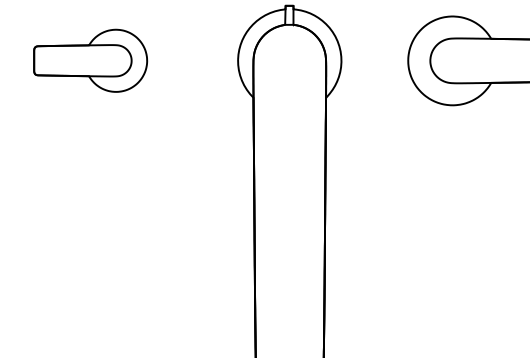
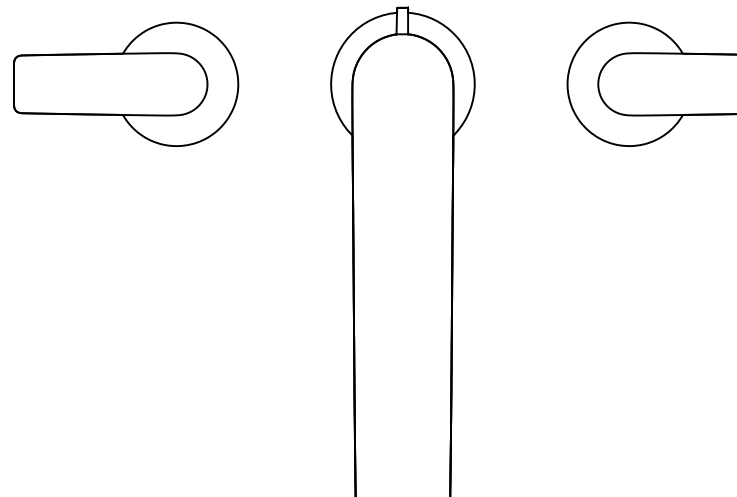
part: (90, 60) -> (126, 83), size x1.43

